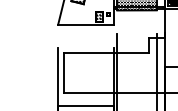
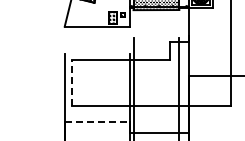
line: (64, 73) -> (72, 83), solid -> dashed
line: (86, 106) -> (97, 121), solid -> dashed

